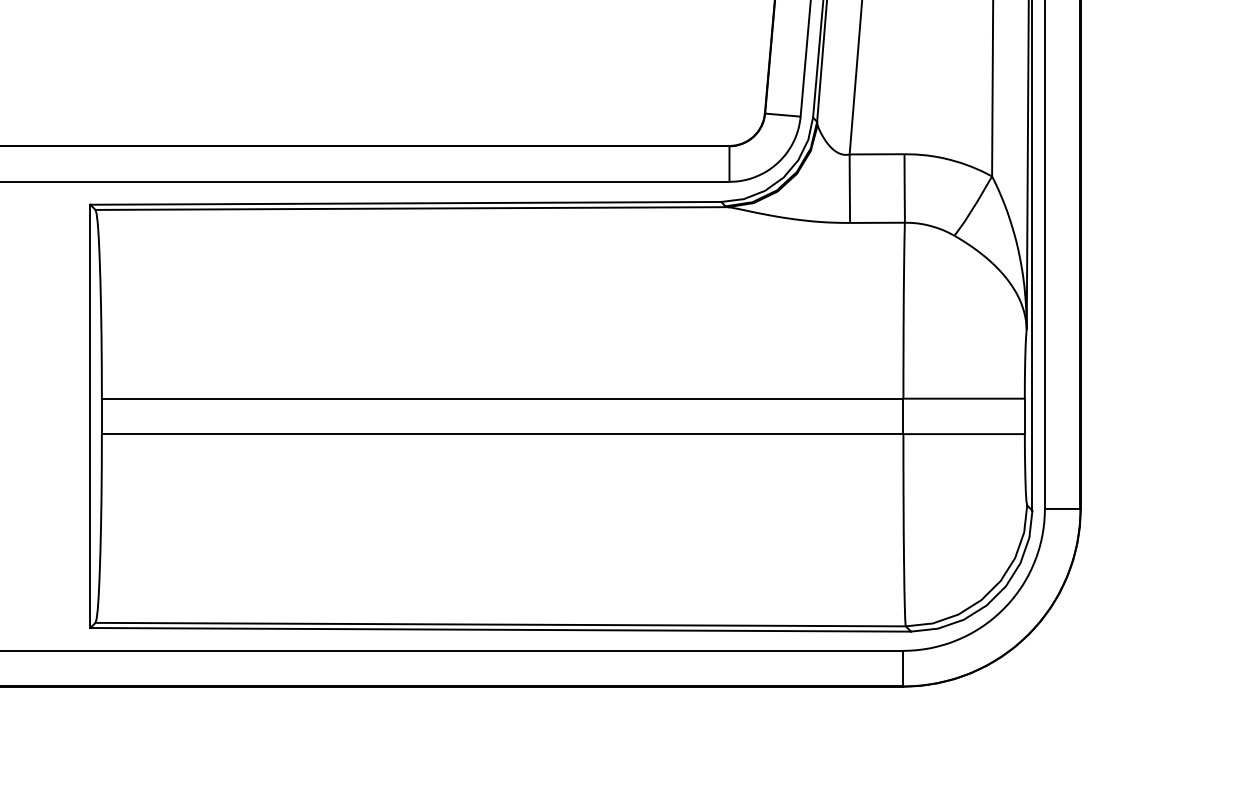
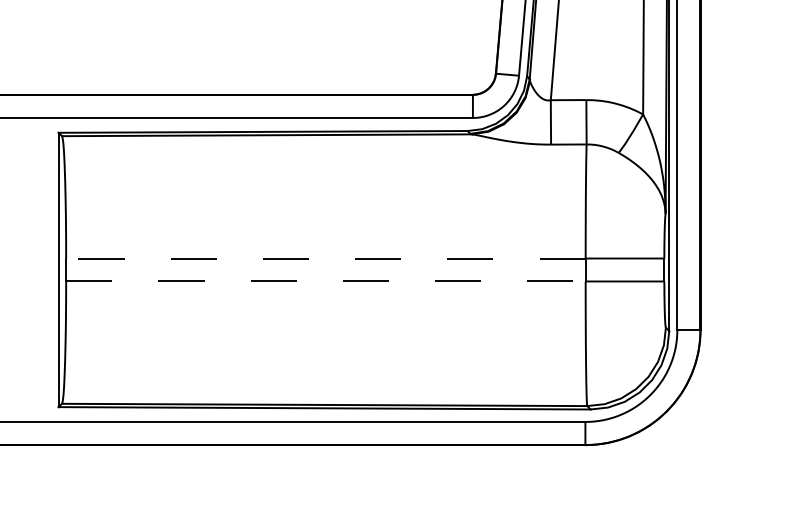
line: (502, 398) -> (325, 258), solid -> dashed
line: (502, 434) -> (325, 281), solid -> dashed

